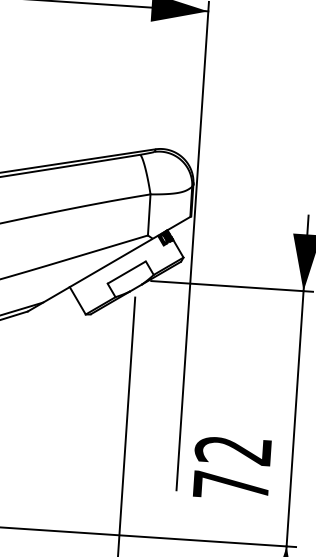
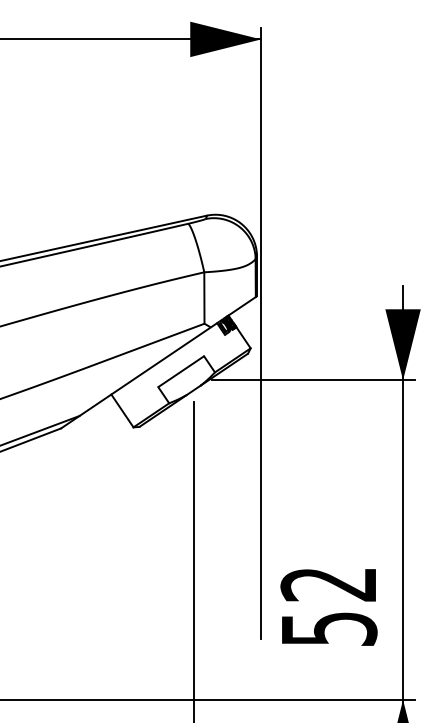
text: (231, 485) -> (329, 628), 72 -> 52

